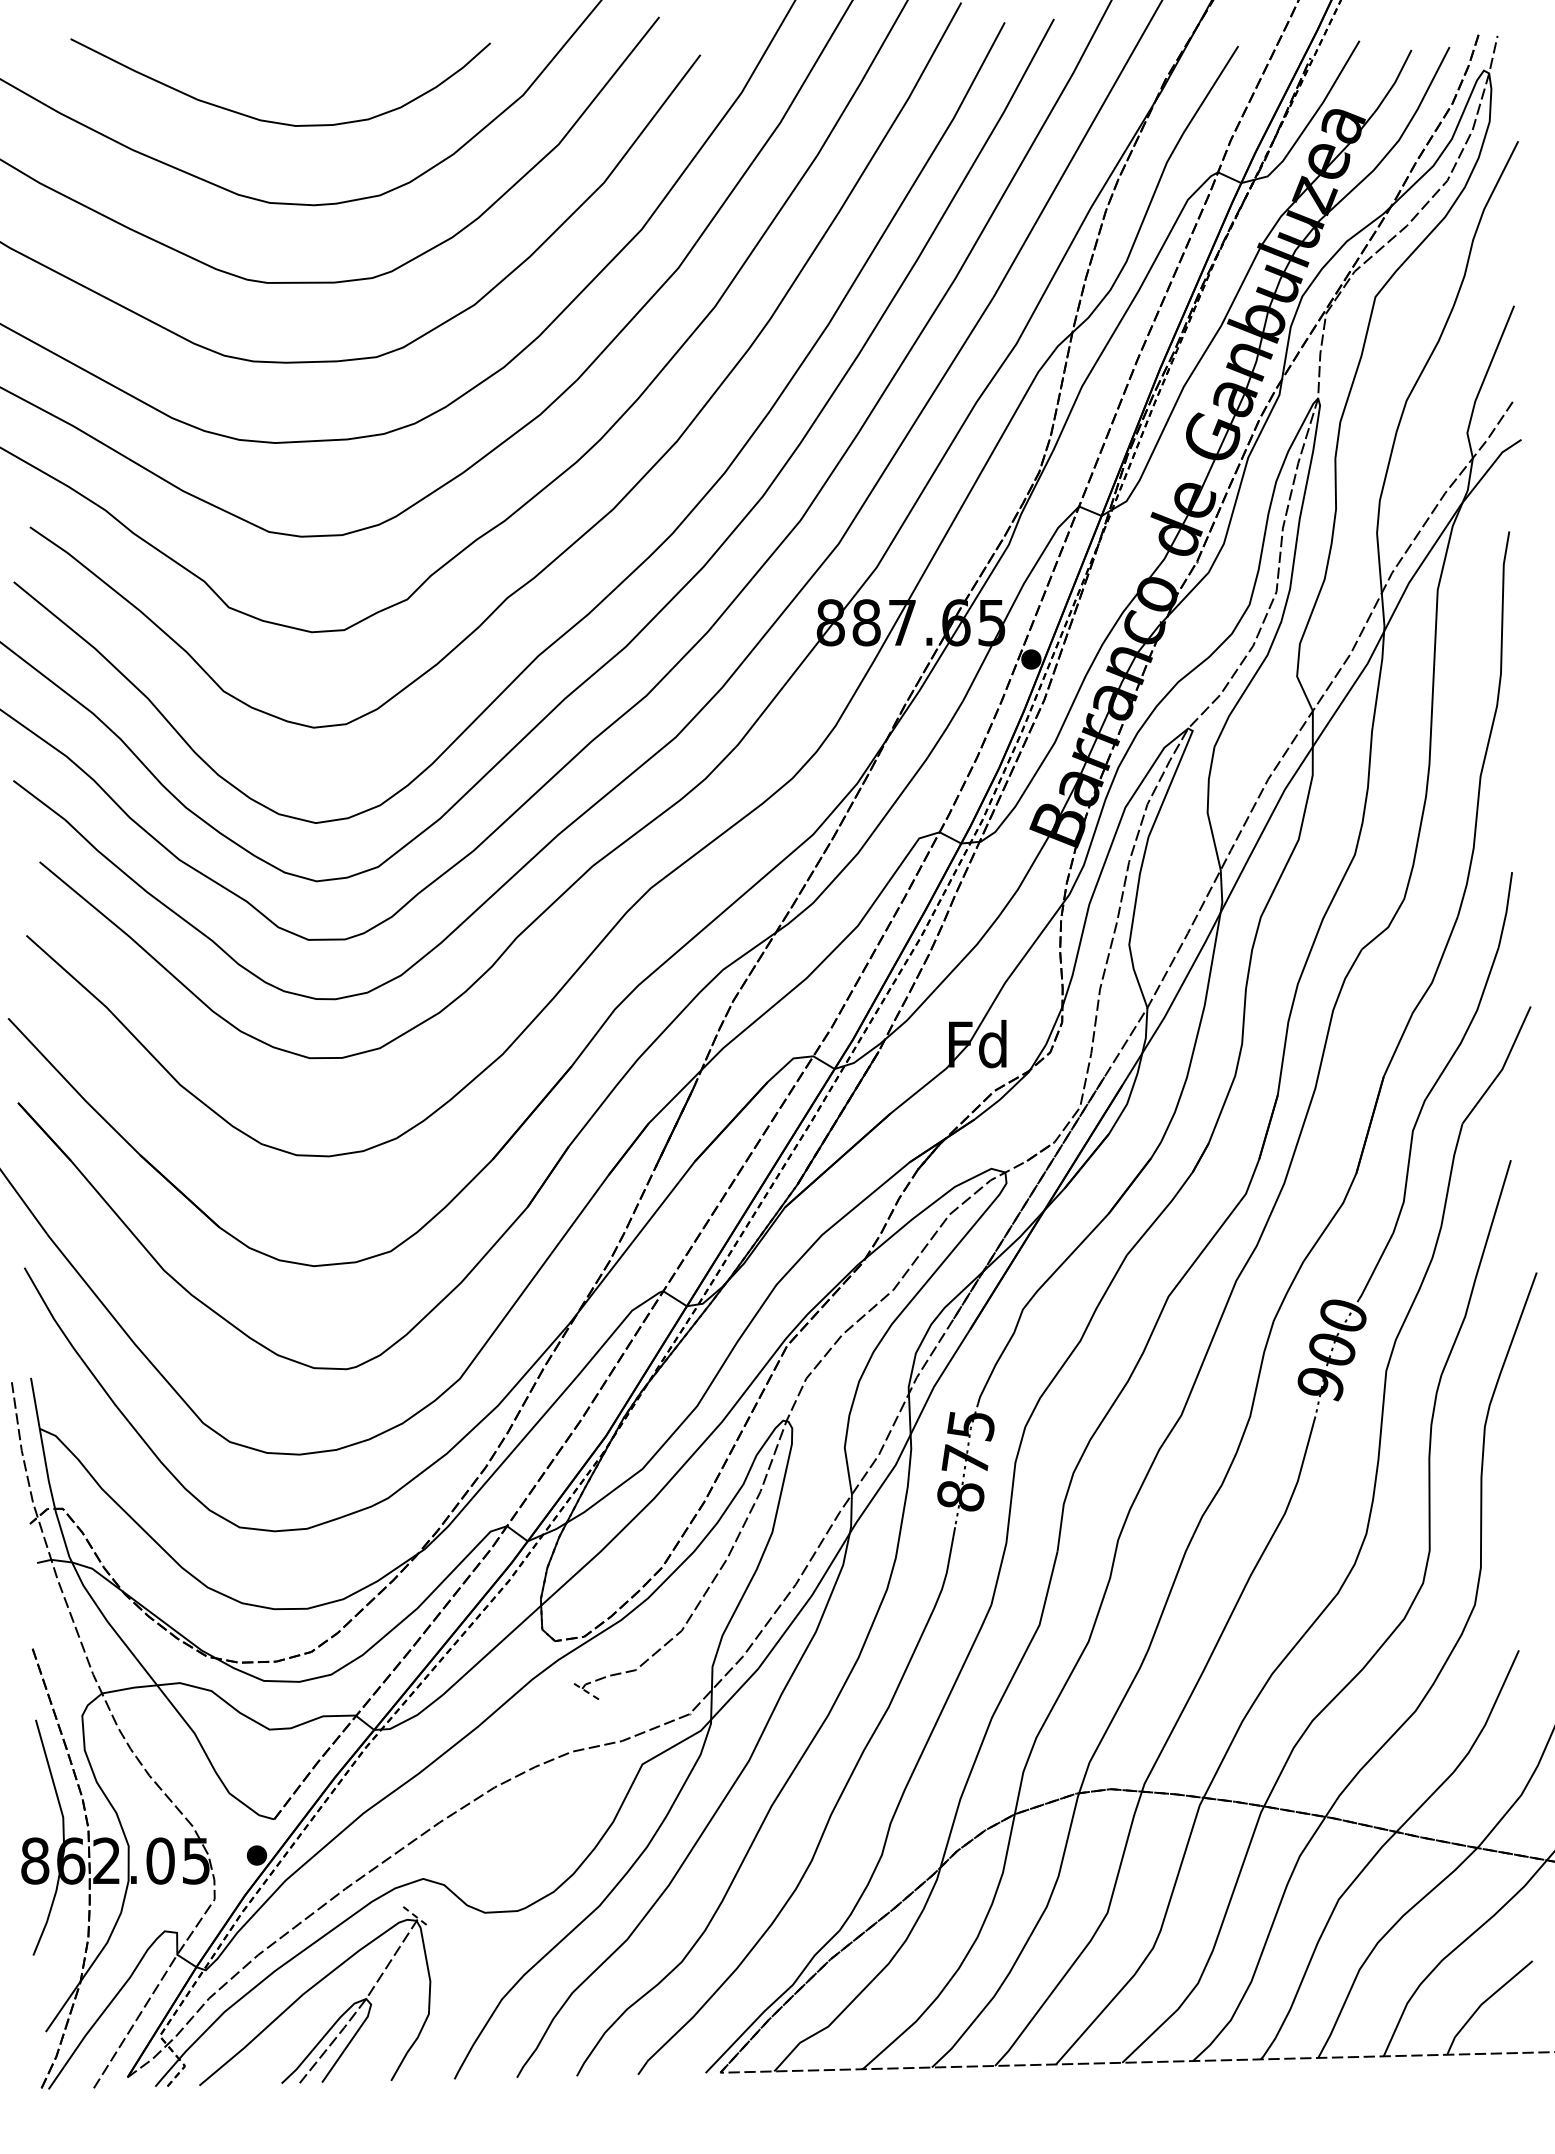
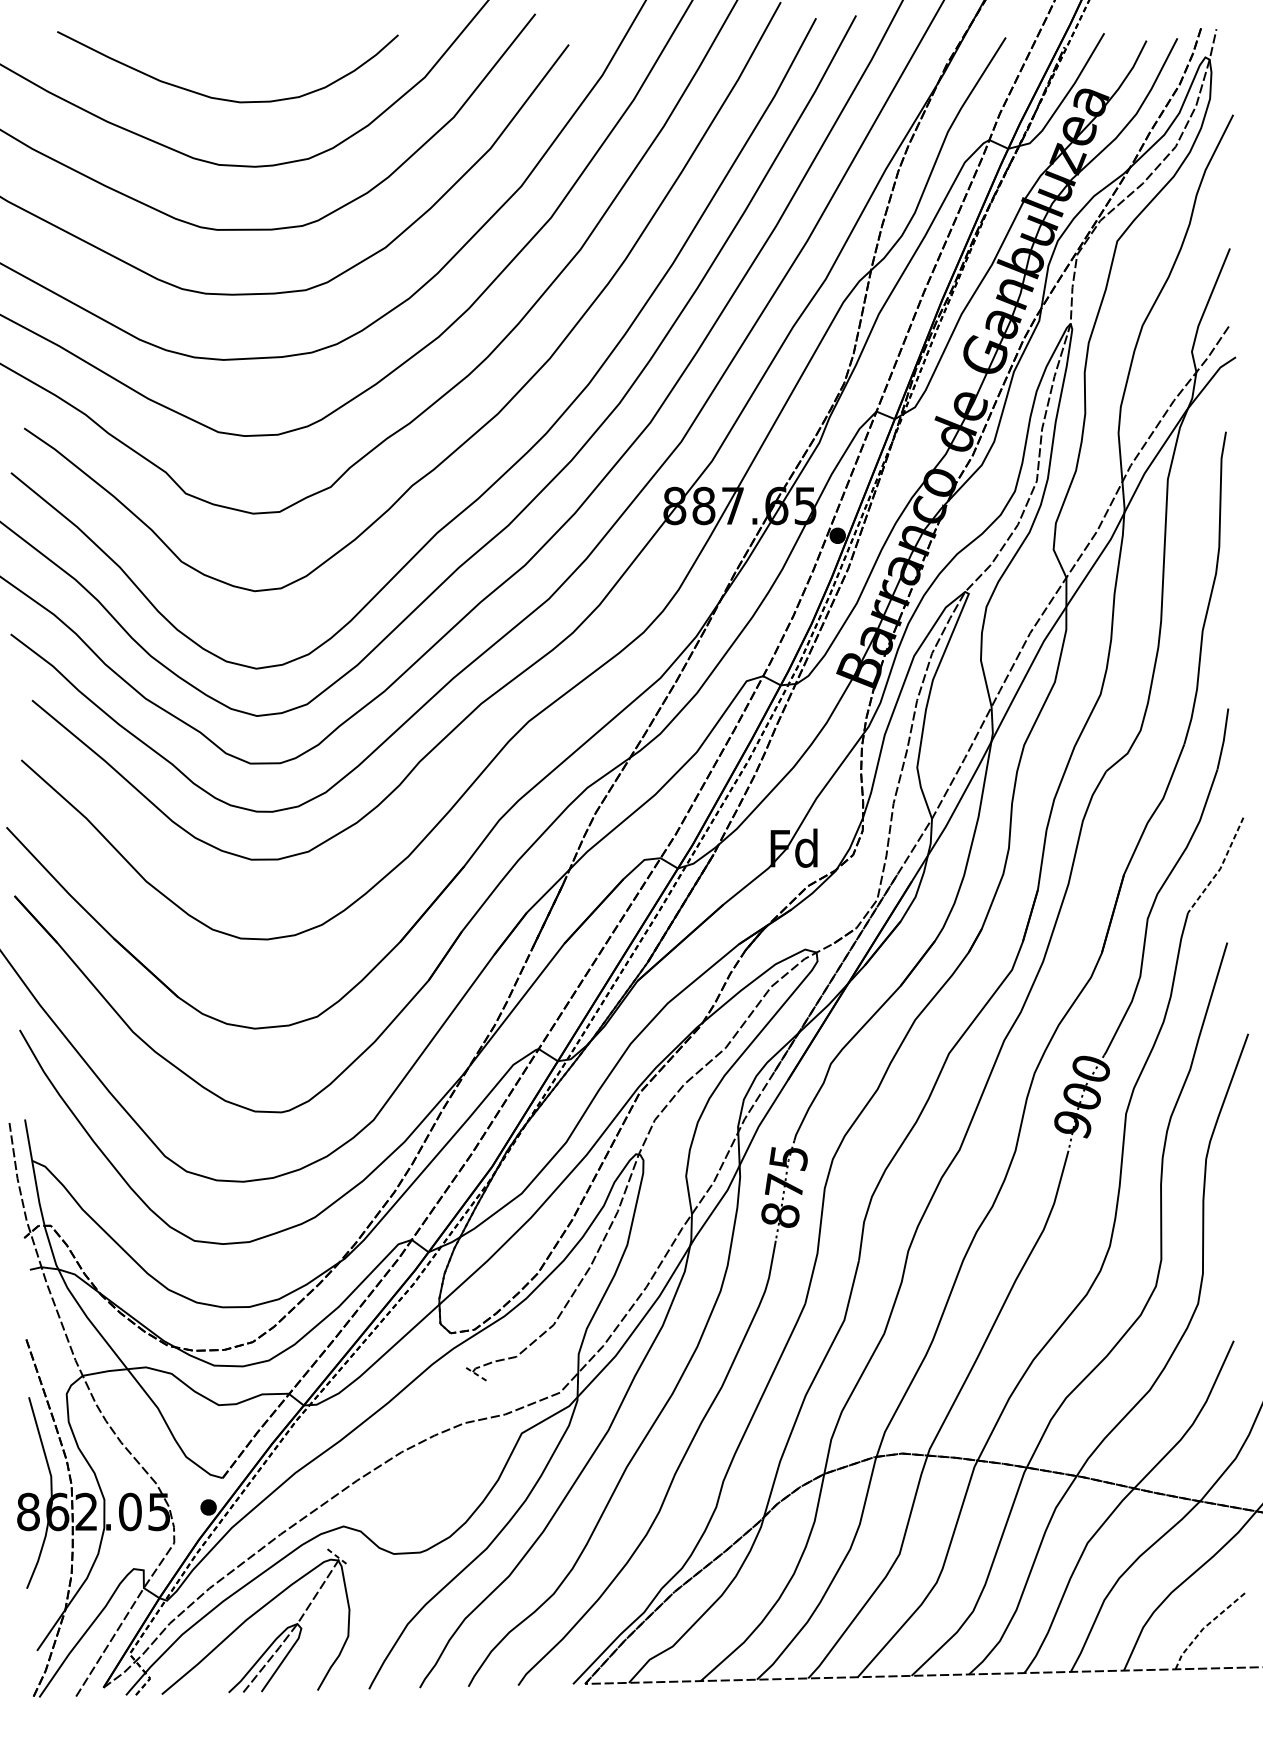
line: (1502, 1069) -> (1220, 868), solid -> dashed
line: (1482, 2003) -> (1204, 1627), solid -> dashed

